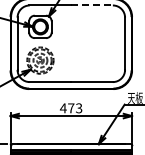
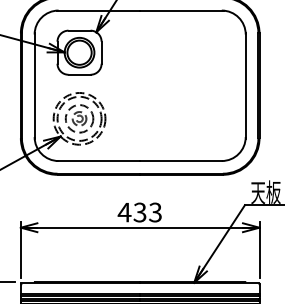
line: (93, 5) -> (183, 10), dashed -> solid
text: (71, 108) -> (140, 212), 473 -> 433

